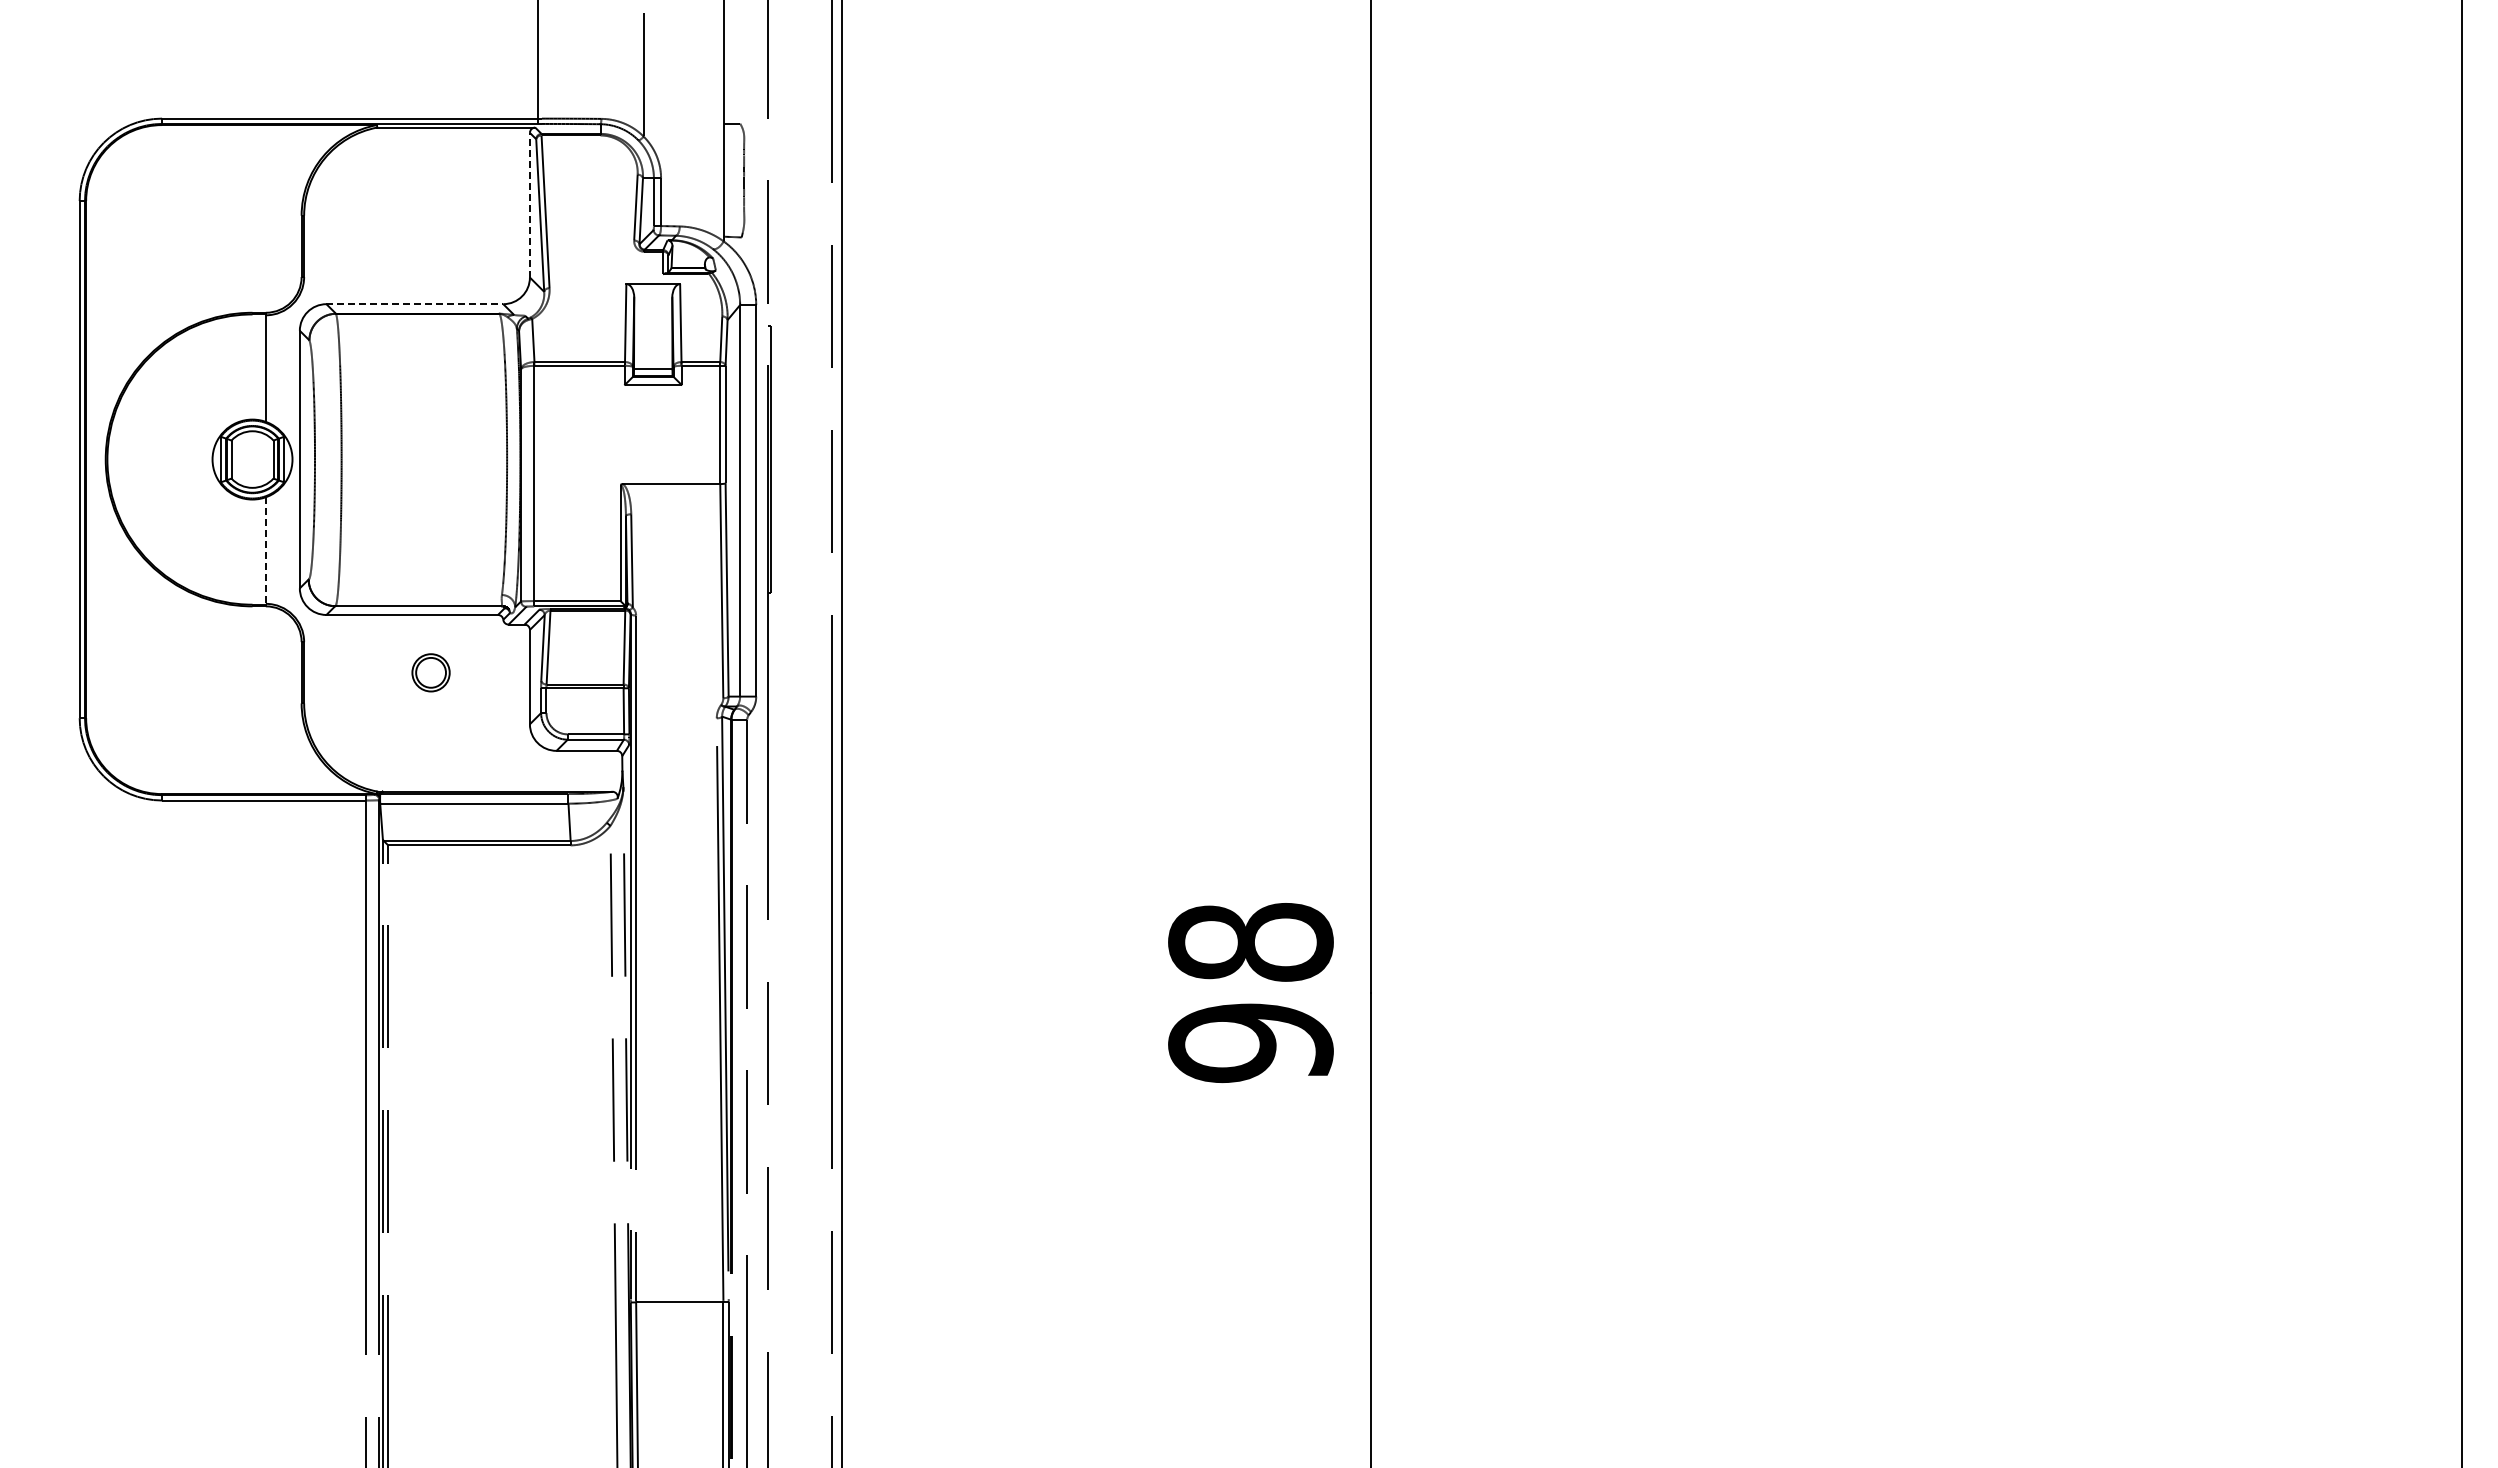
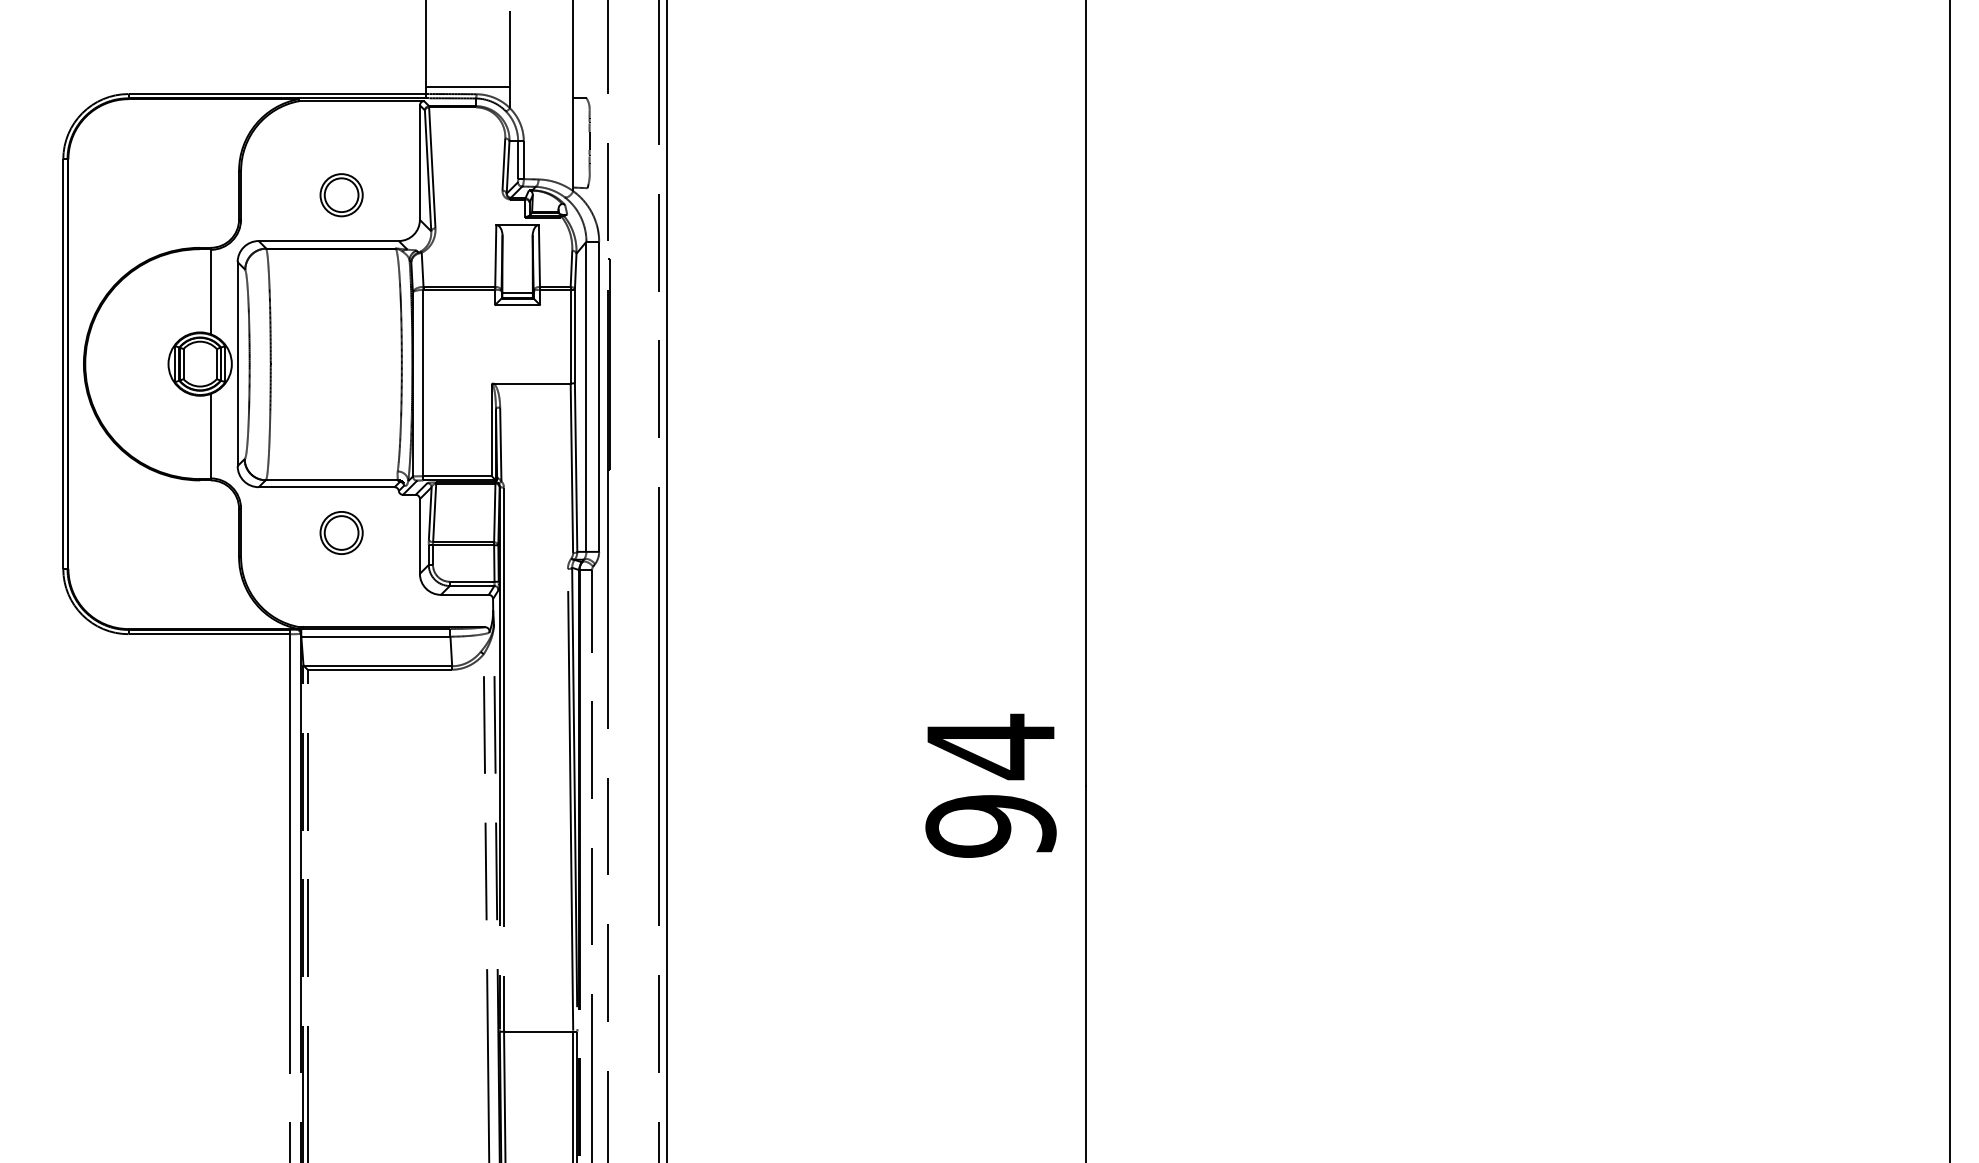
line: (590, 109) -> (467, 86), added
line: (529, 204) -> (419, 162), dashed -> solid
part: (430, 245) -> (341, 194), added
line: (415, 304) -> (329, 241), dashed -> solid
line: (265, 550) -> (210, 436), dashed -> solid
part: (430, 672) -> (341, 532), size x1.43
text: (1250, 942) -> (990, 746), 98 -> 94

